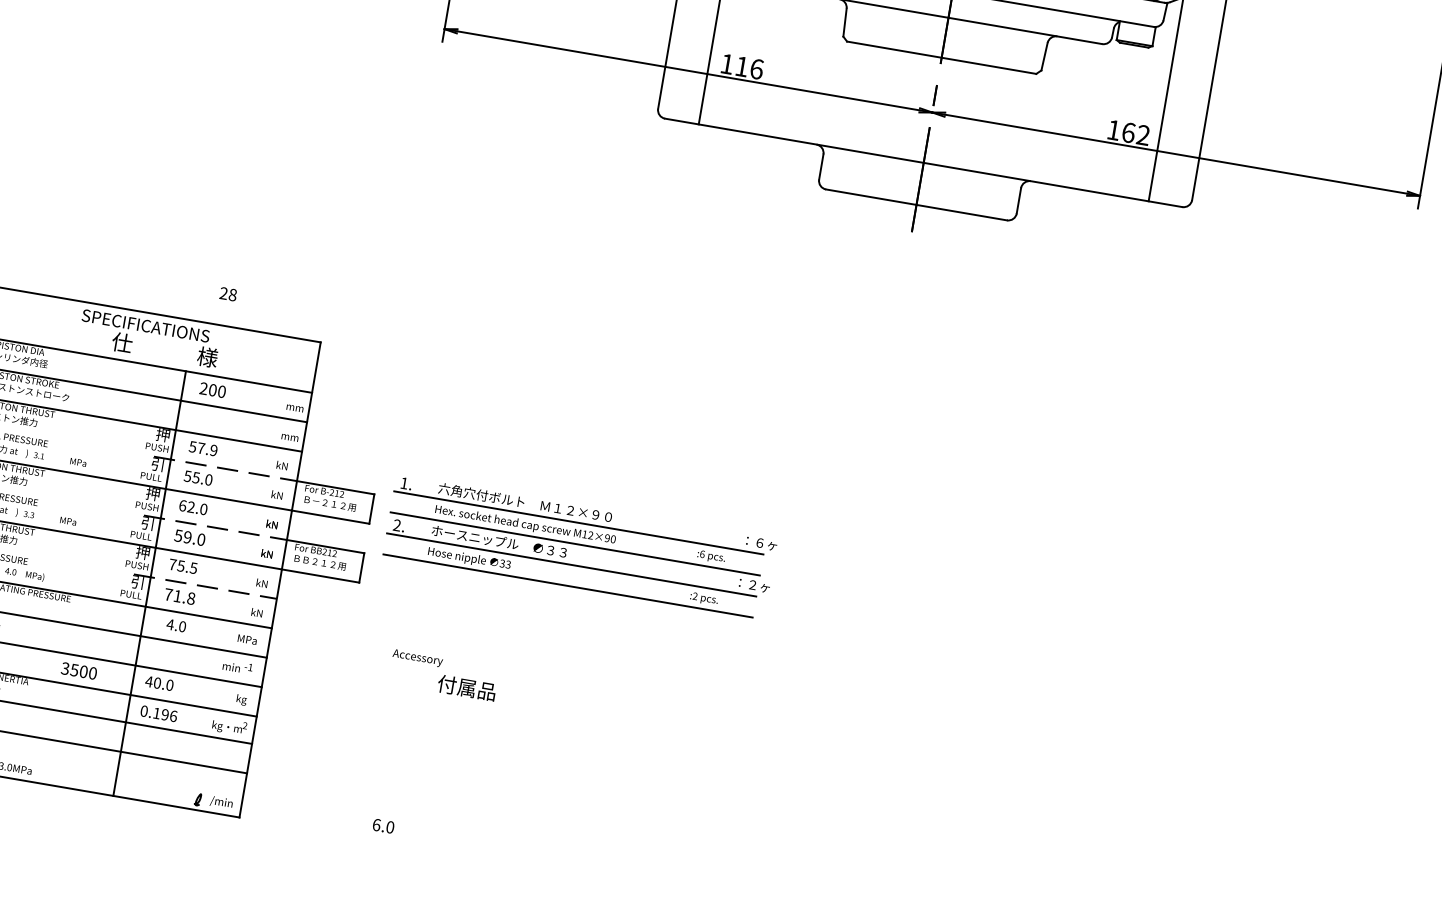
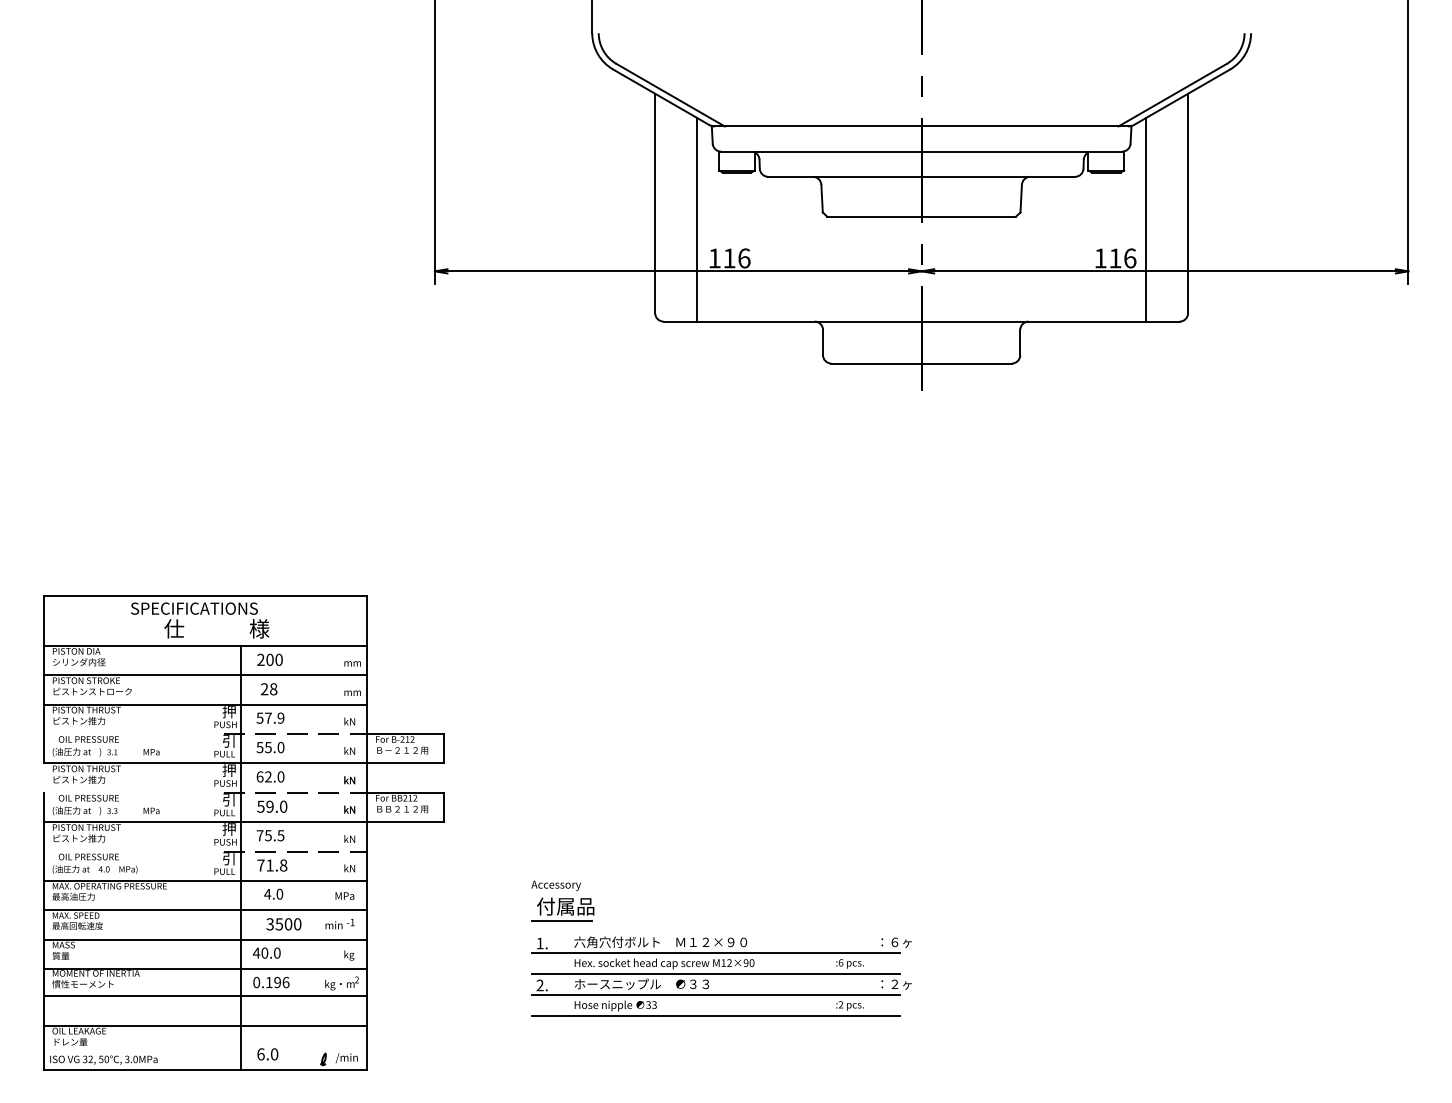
text: (1135, 134) -> (1122, 258), 162 -> 116
text: (228, 294) -> (269, 689), moved
part: (580, 547) -> (721, 976), moved
text: (417, 657) -> (555, 885), moved
text: (78, 671) -> (283, 924), moved
line: (460, 702) -> (561, 921), added
text: (383, 826) -> (267, 1054), moved

